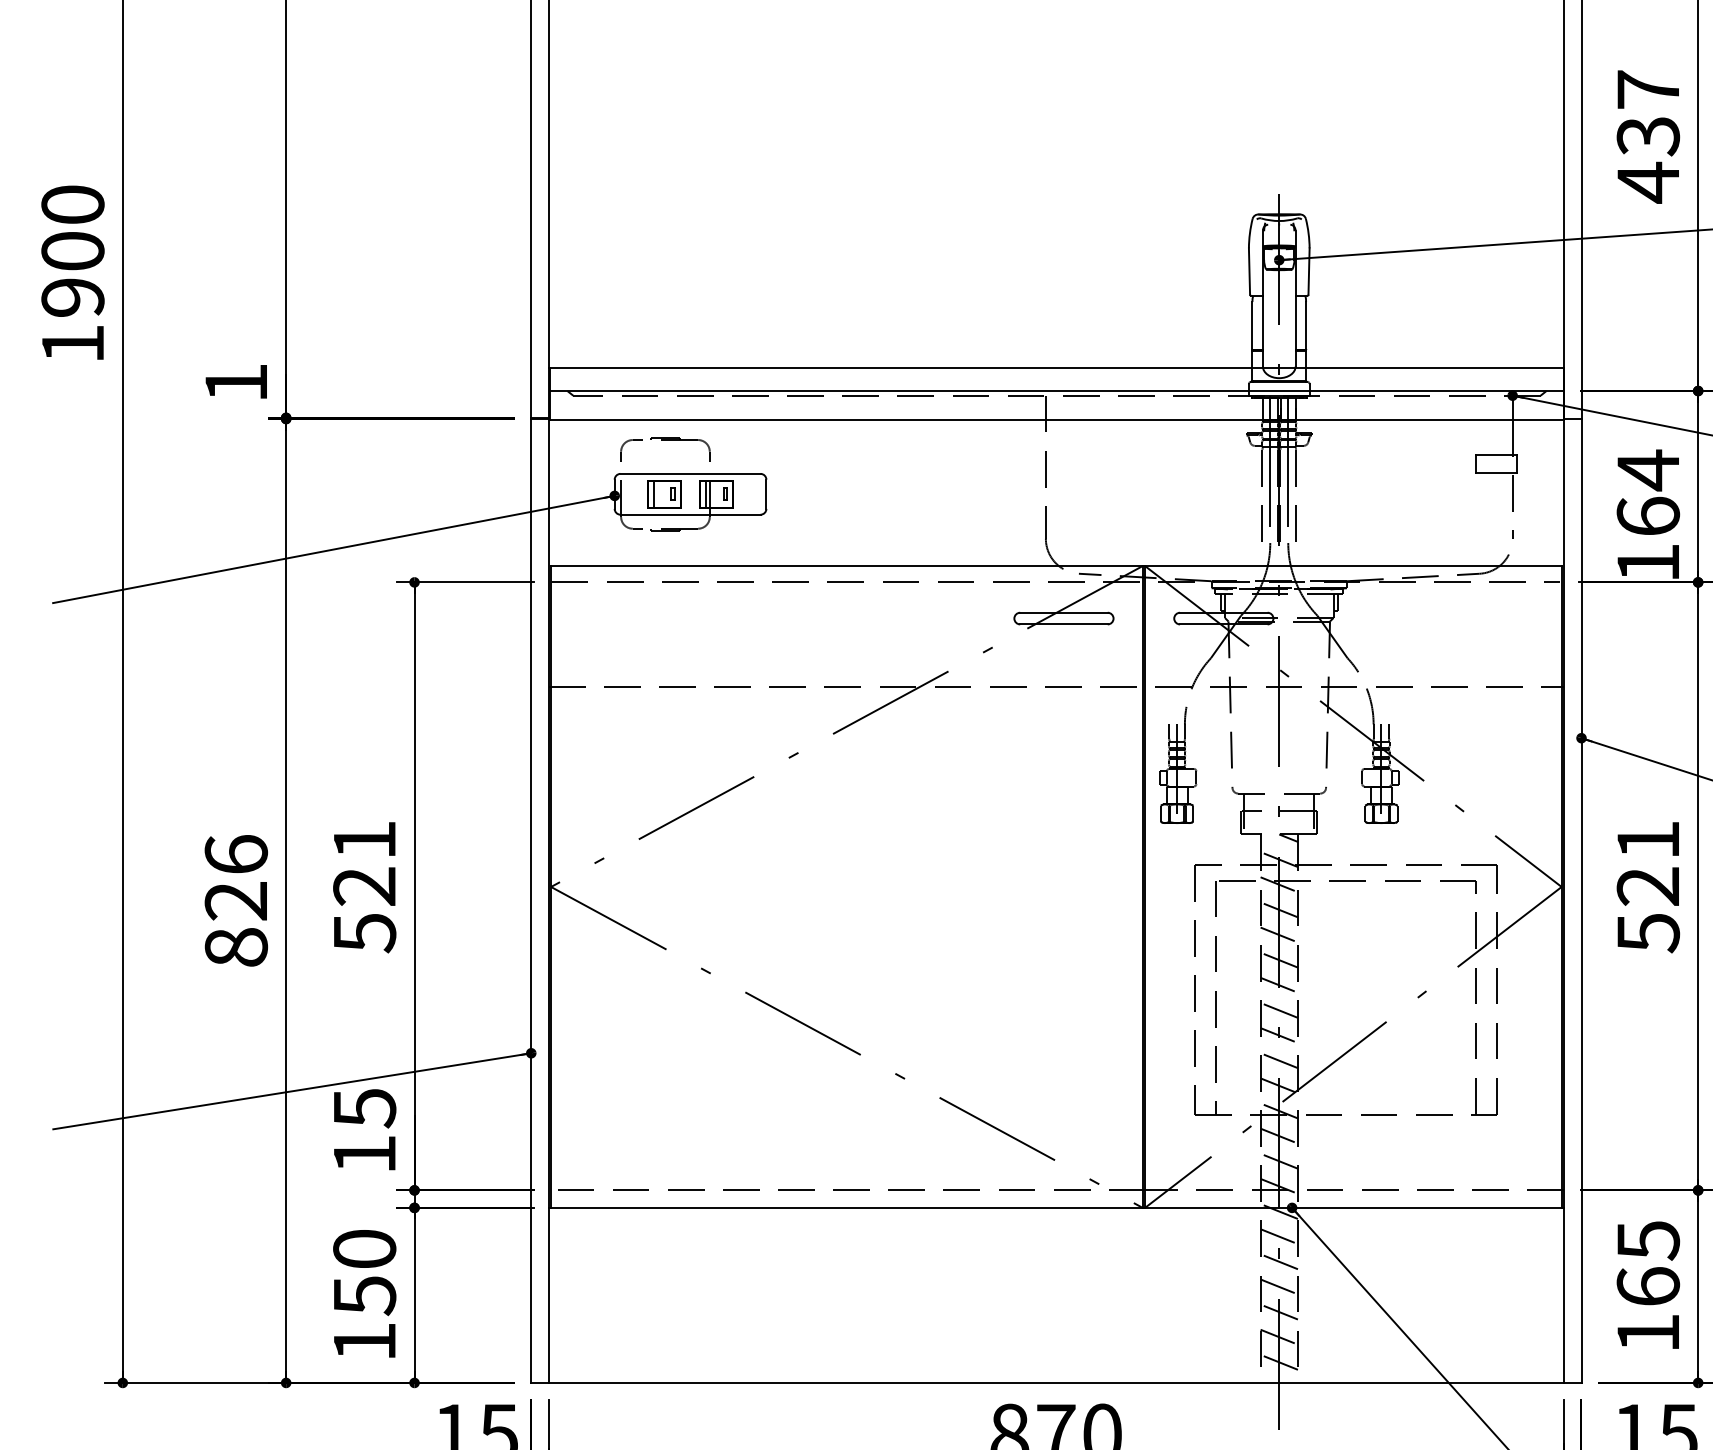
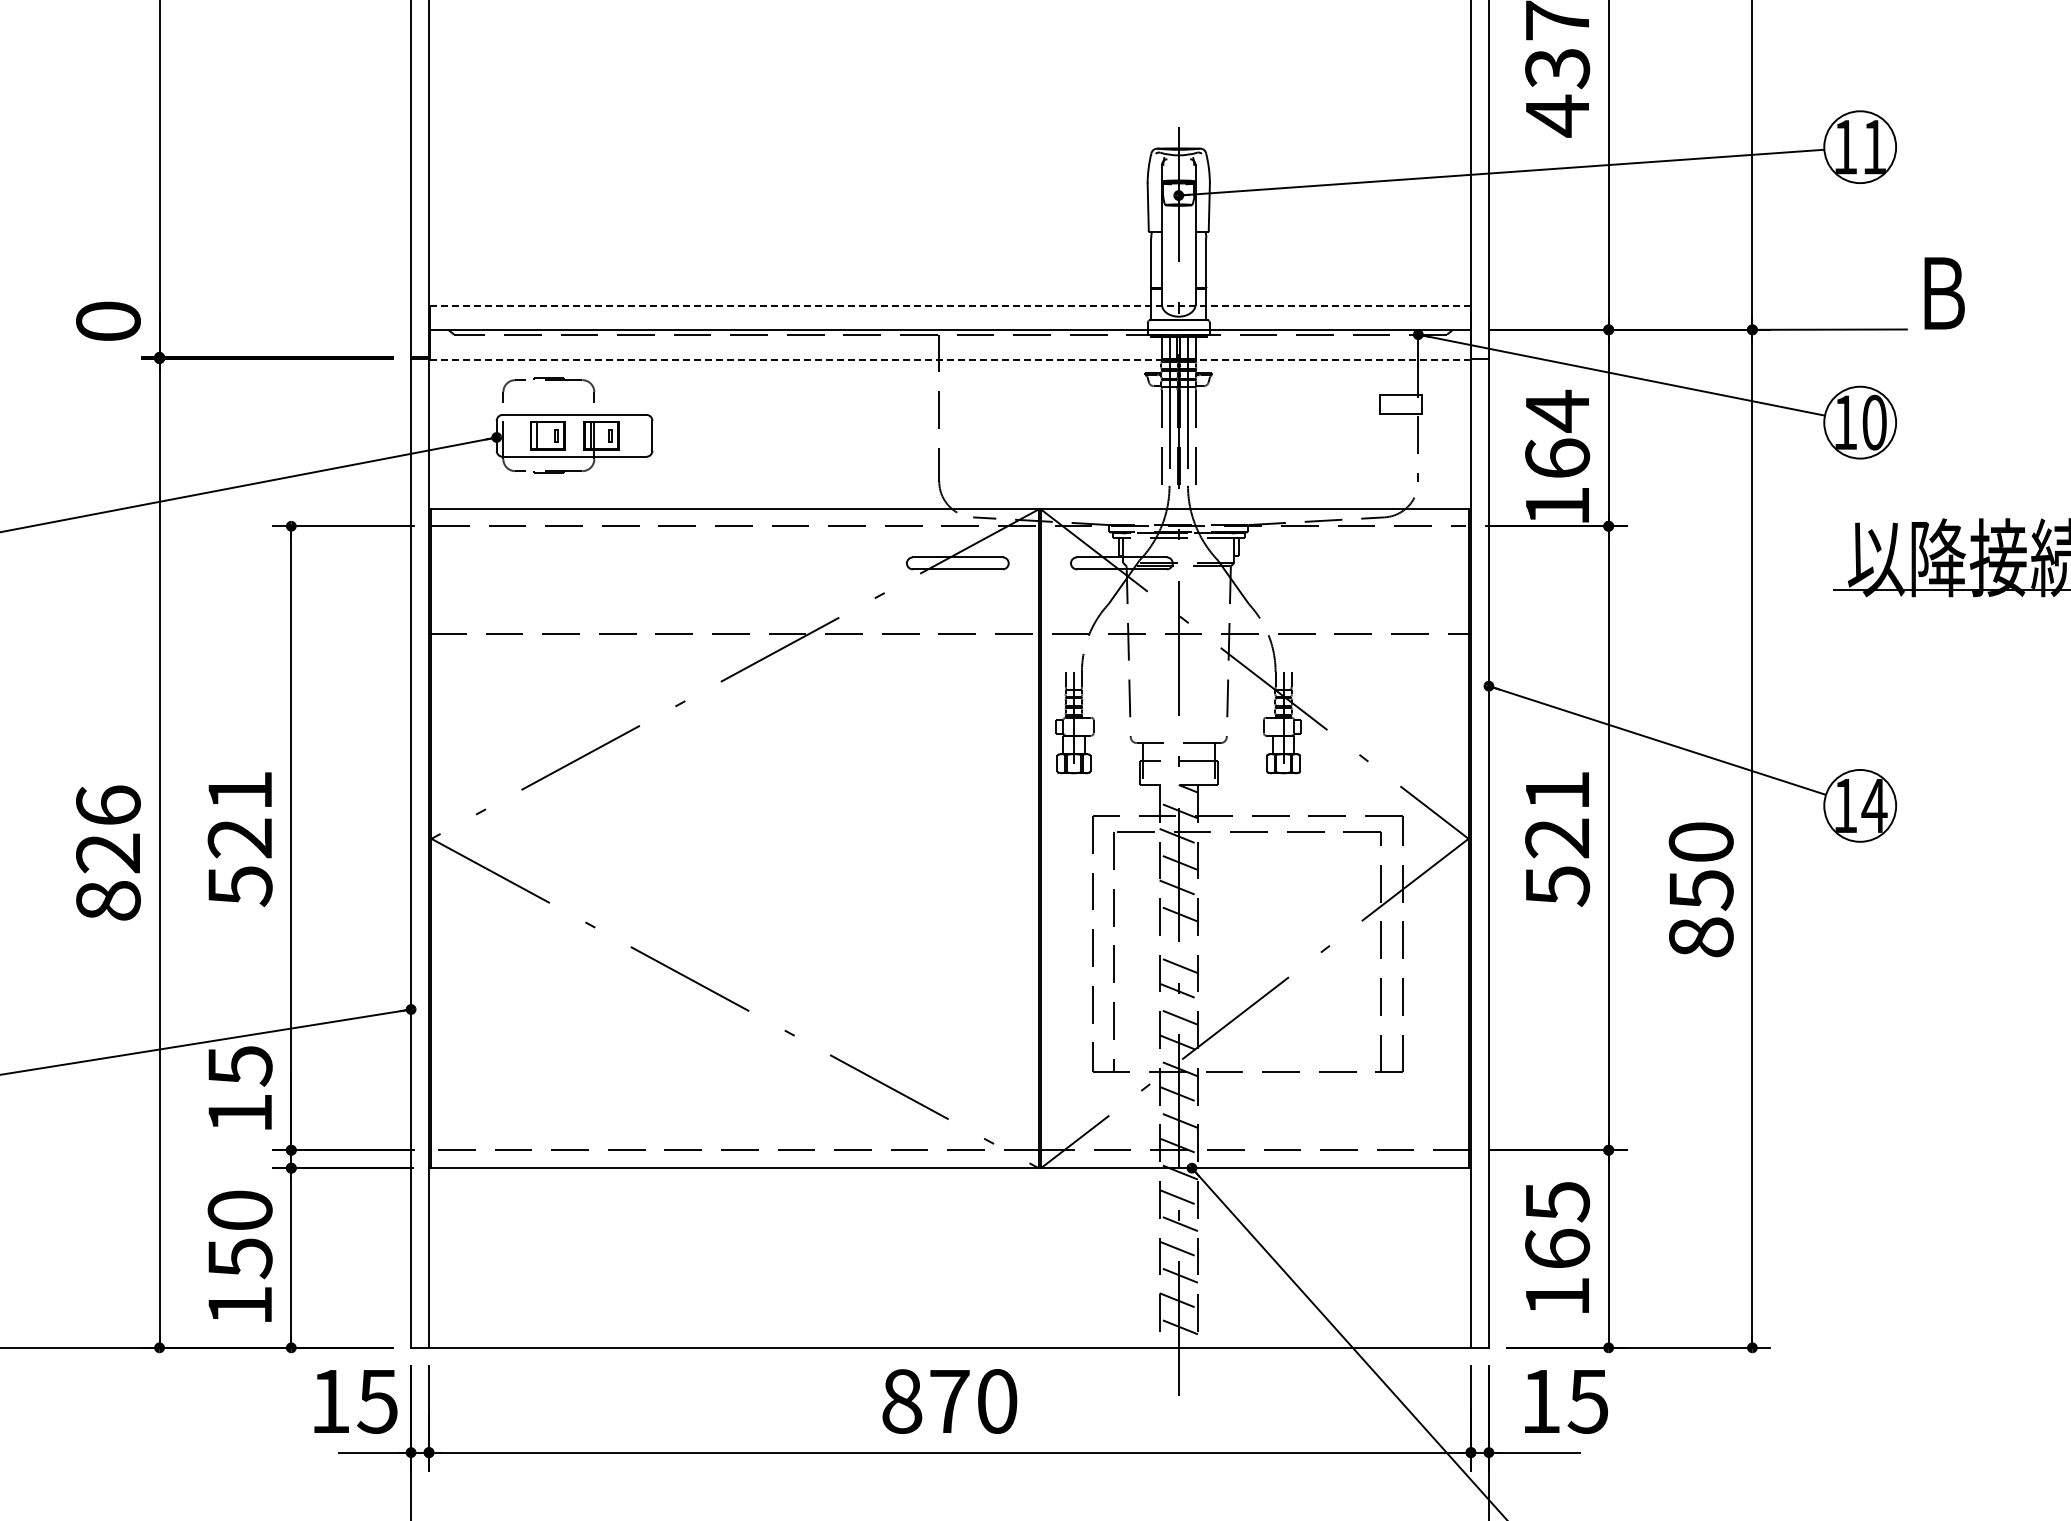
line: (1056, 367) -> (950, 305), solid -> dashed
text: (236, 381) -> (108, 320), 1 -> 0
line: (1056, 419) -> (950, 359), solid -> dashed
line: (1278, 985) -> (1178, 939), removed

